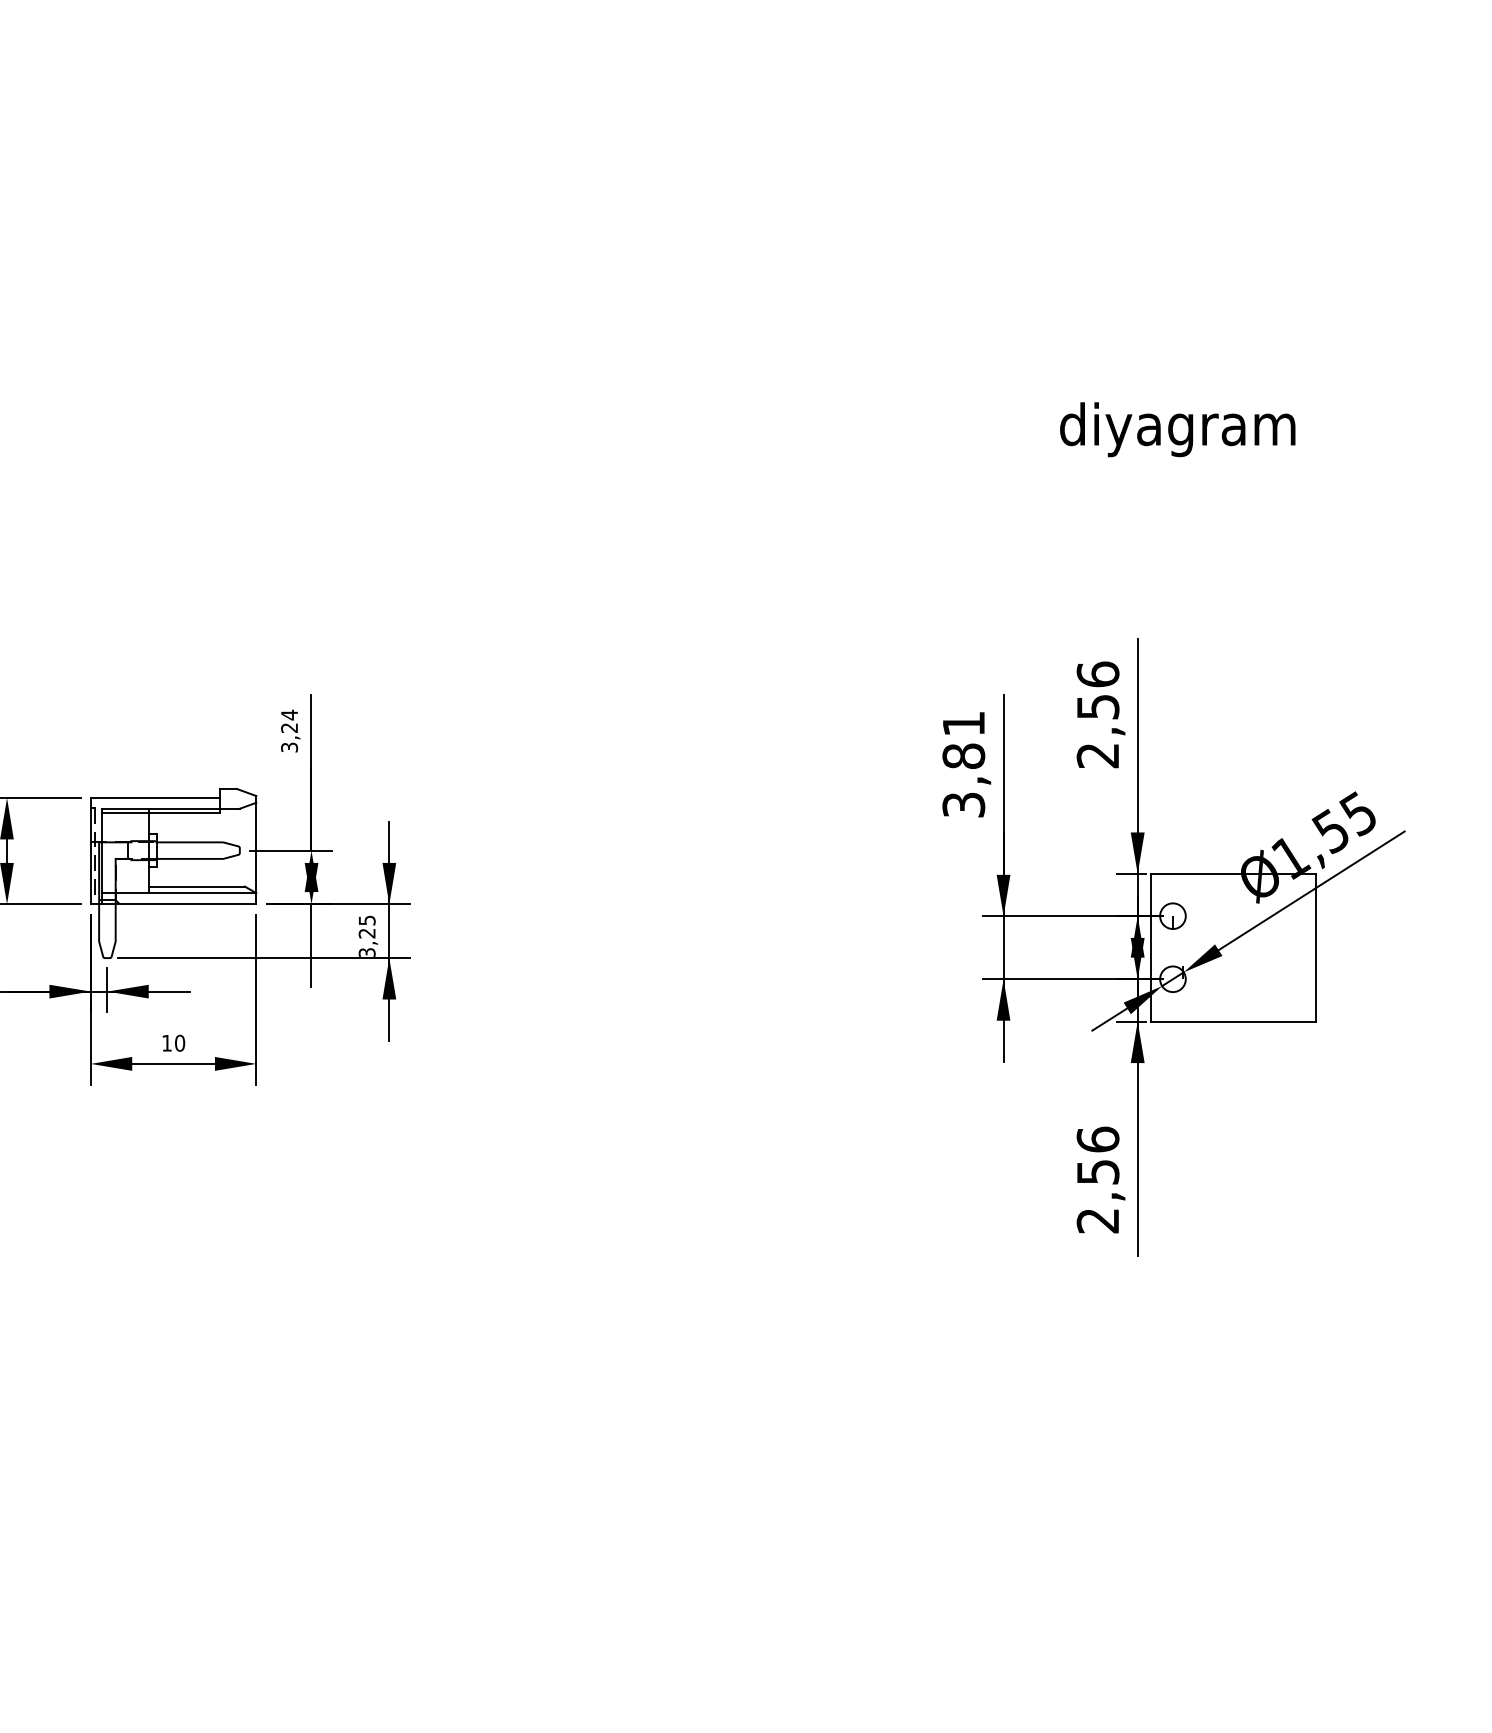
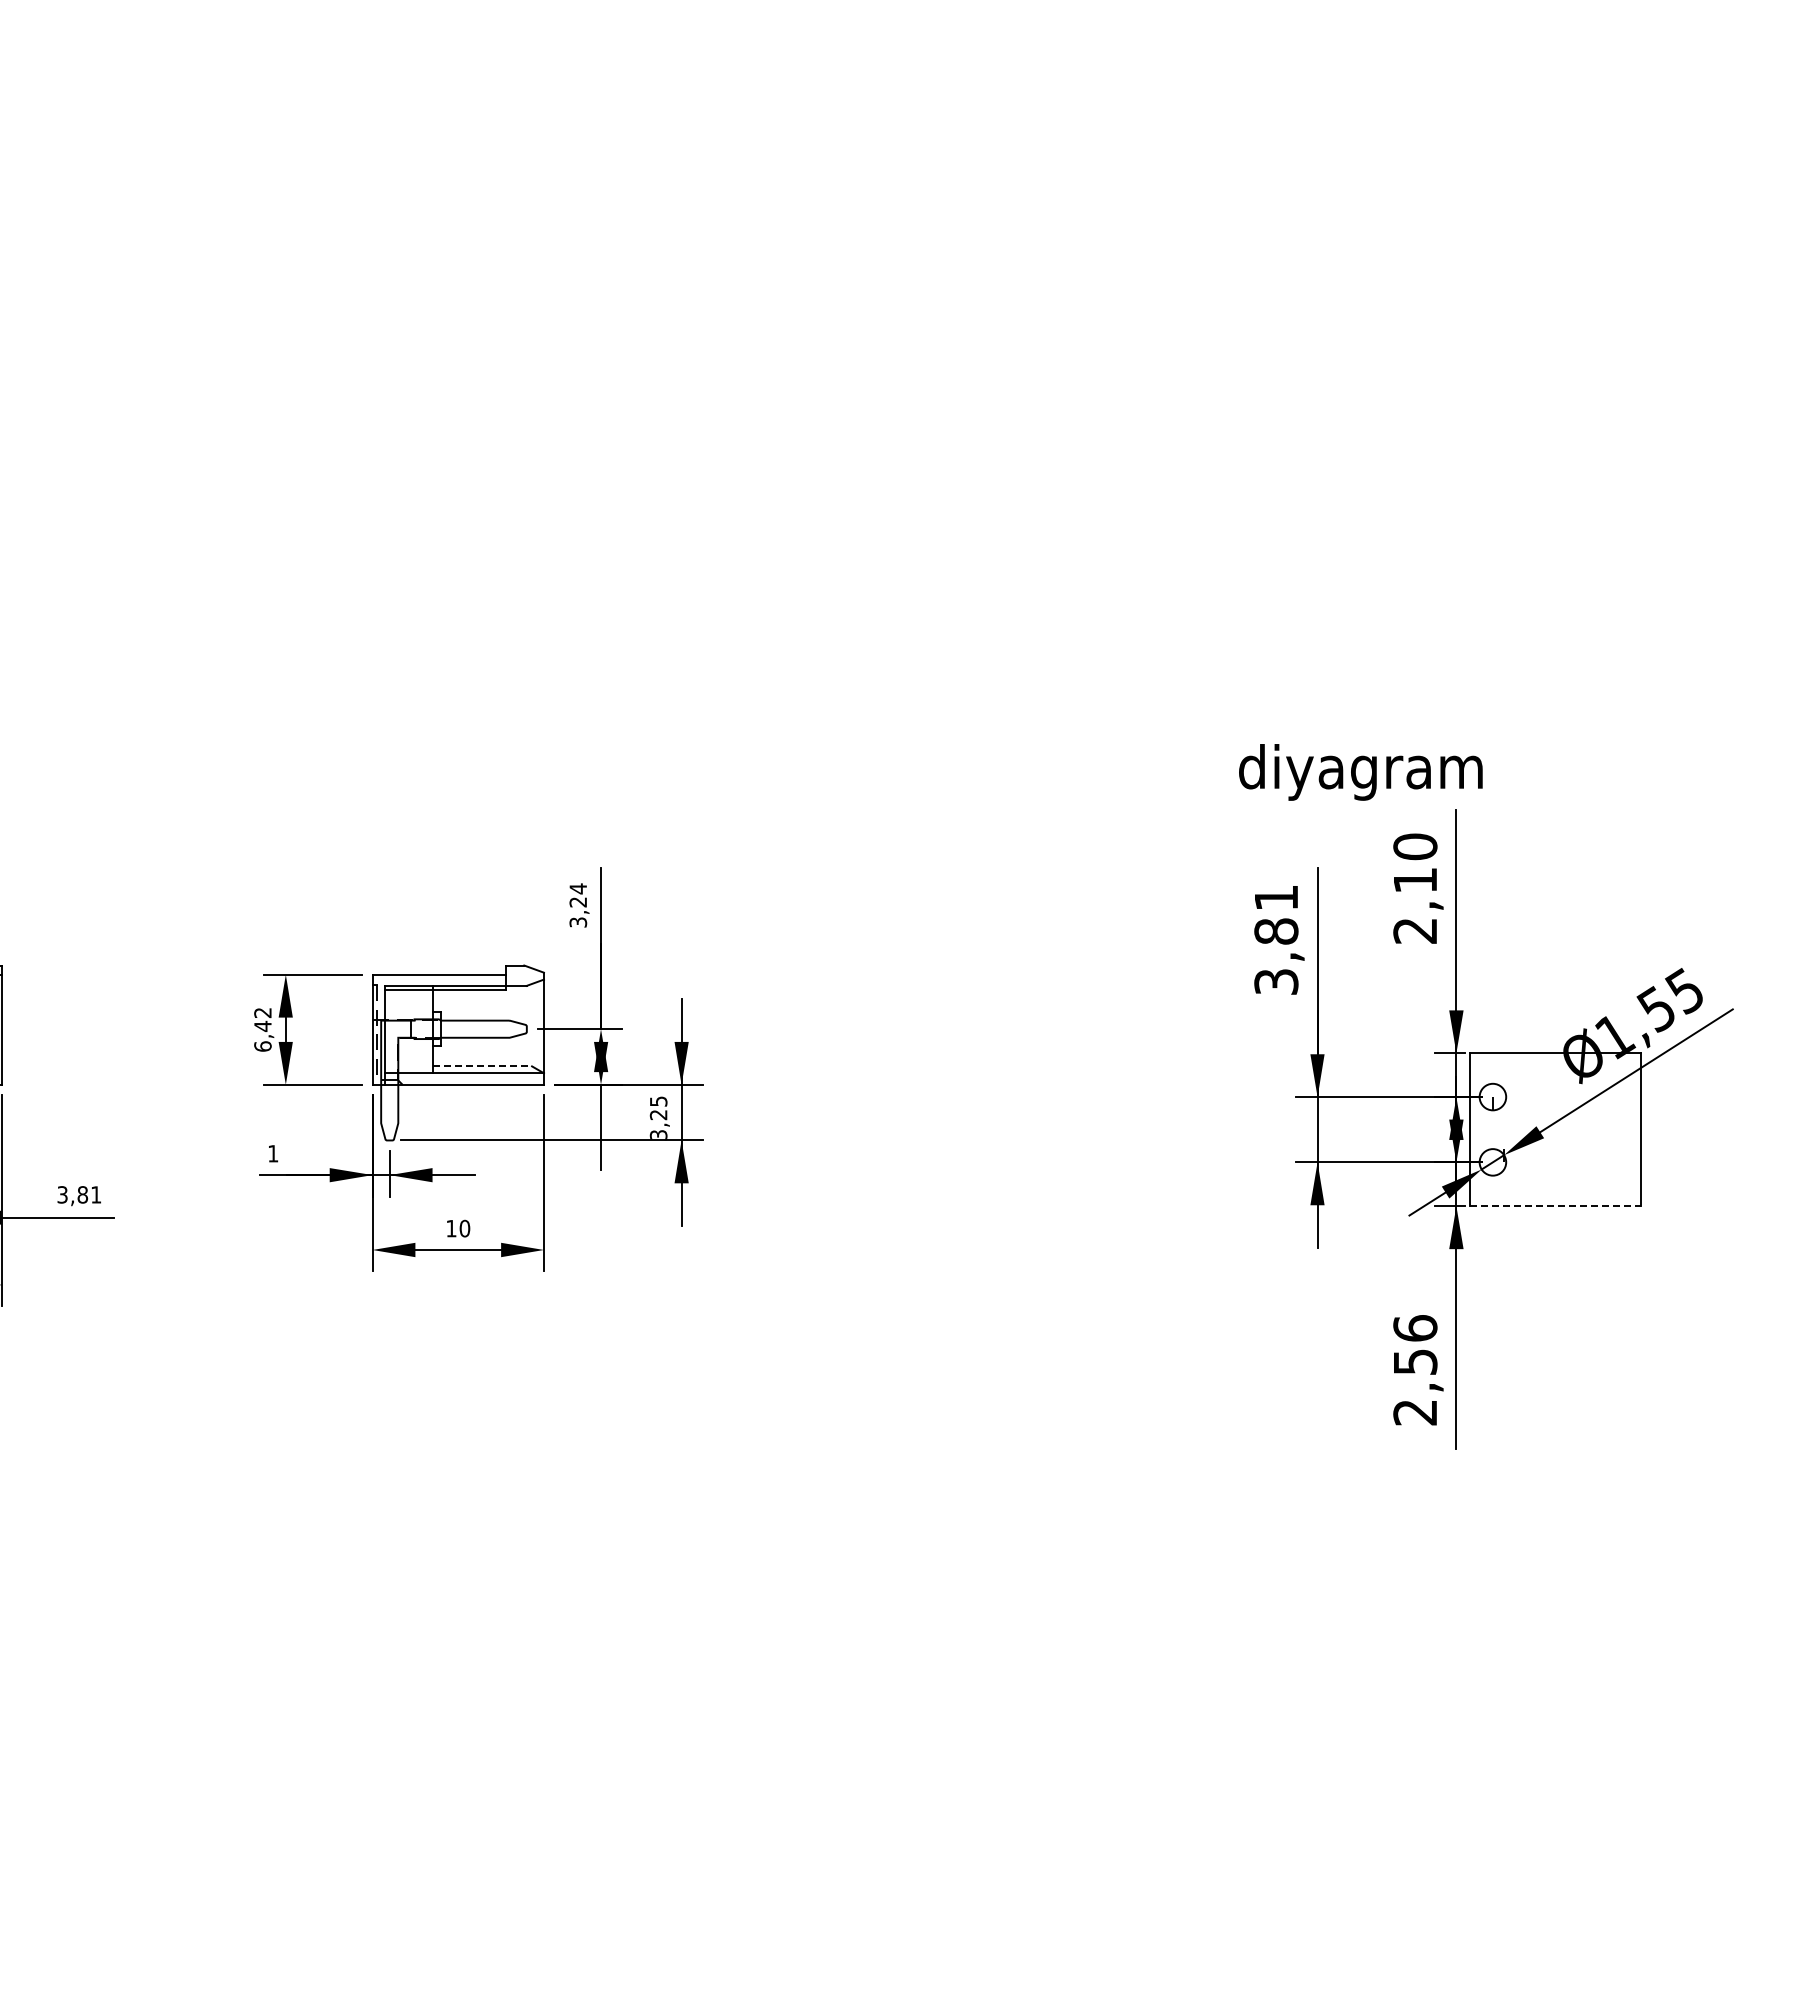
text: (1177, 429) -> (1360, 772), moved
text: (1098, 690) -> (1415, 863), 2,56 -> 2,10
line: (197, 886) -> (482, 1066), solid -> dashed
line: (1234, 1021) -> (1556, 1206), solid -> dashed

